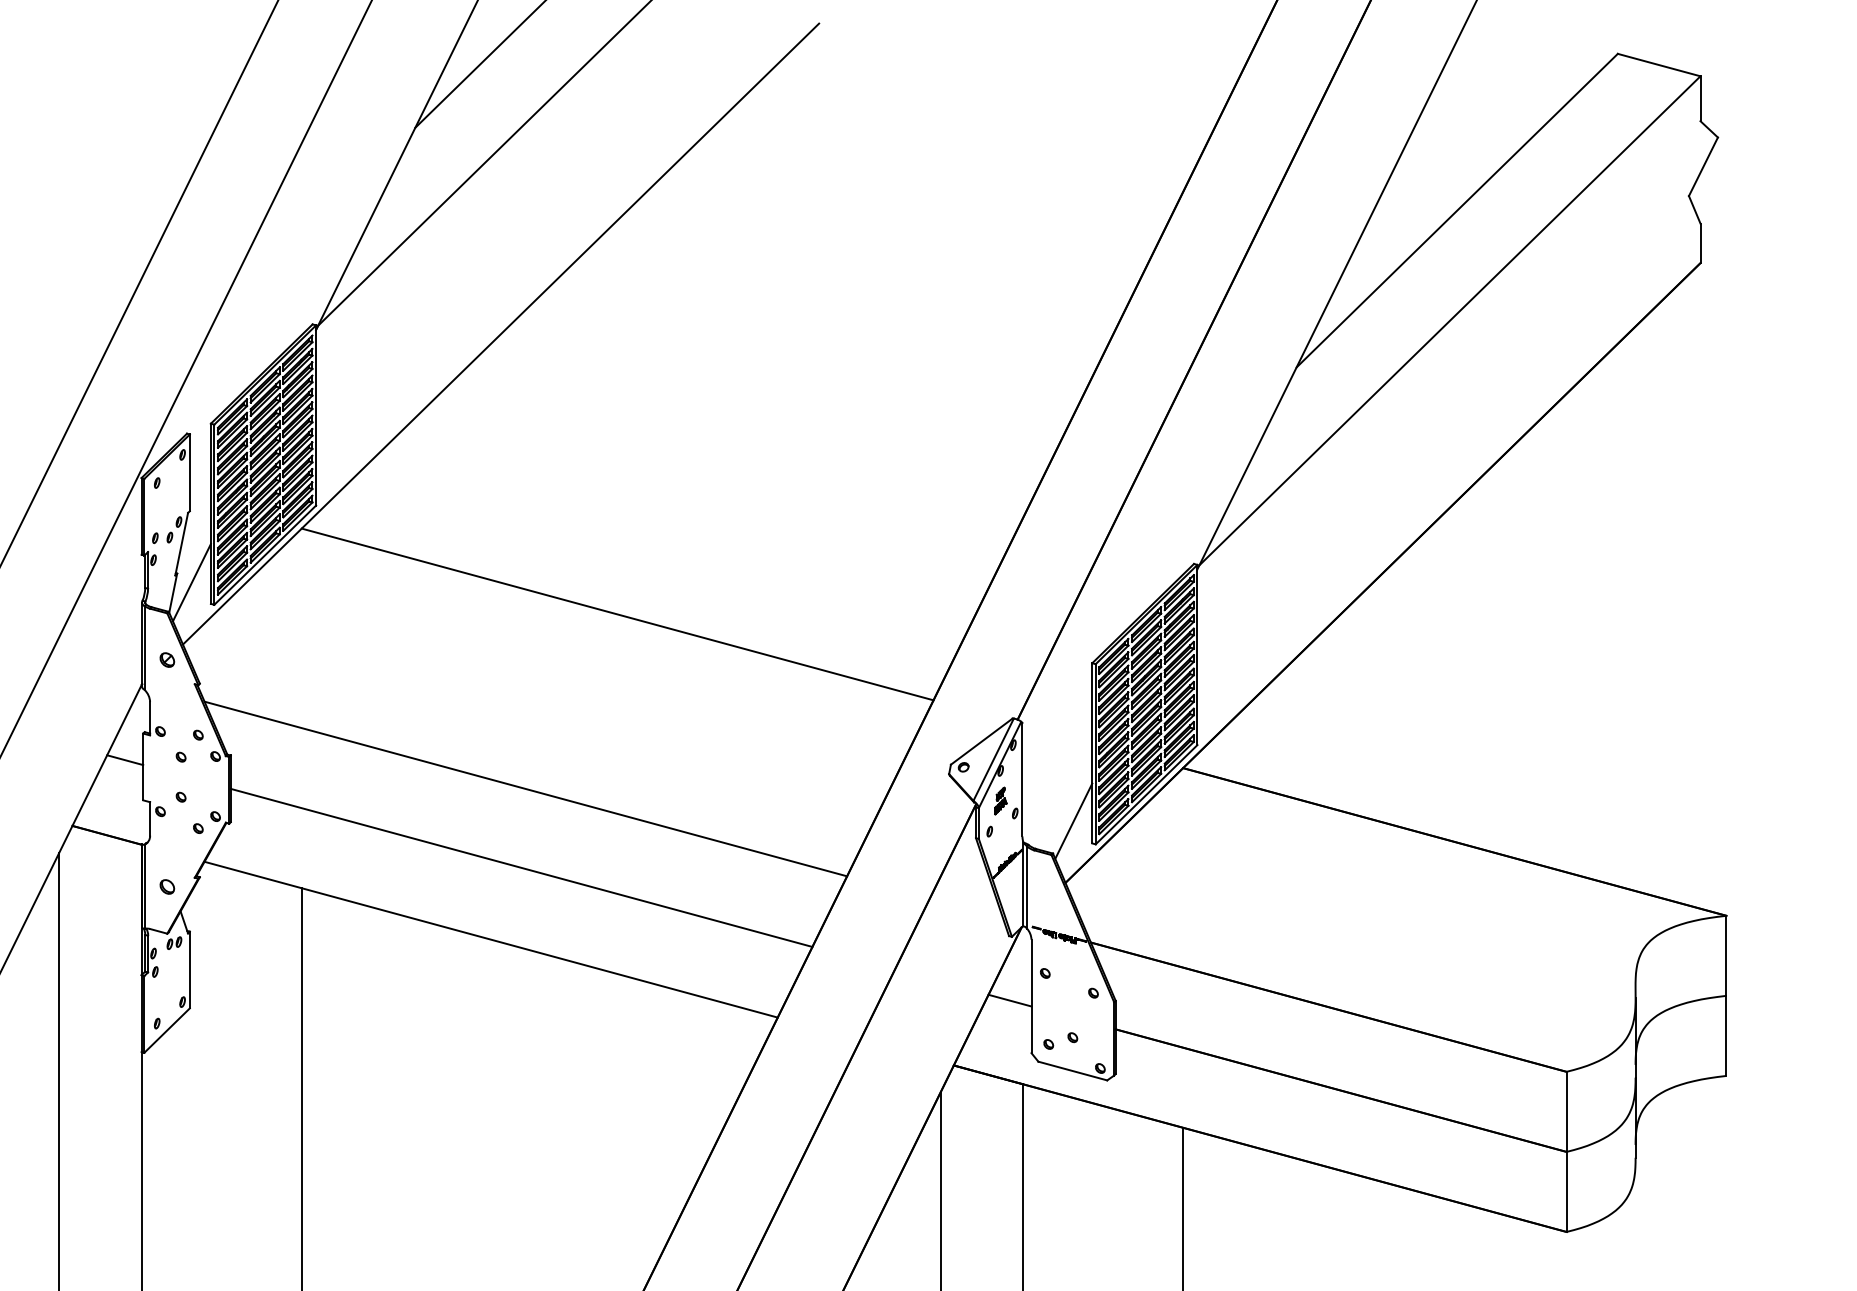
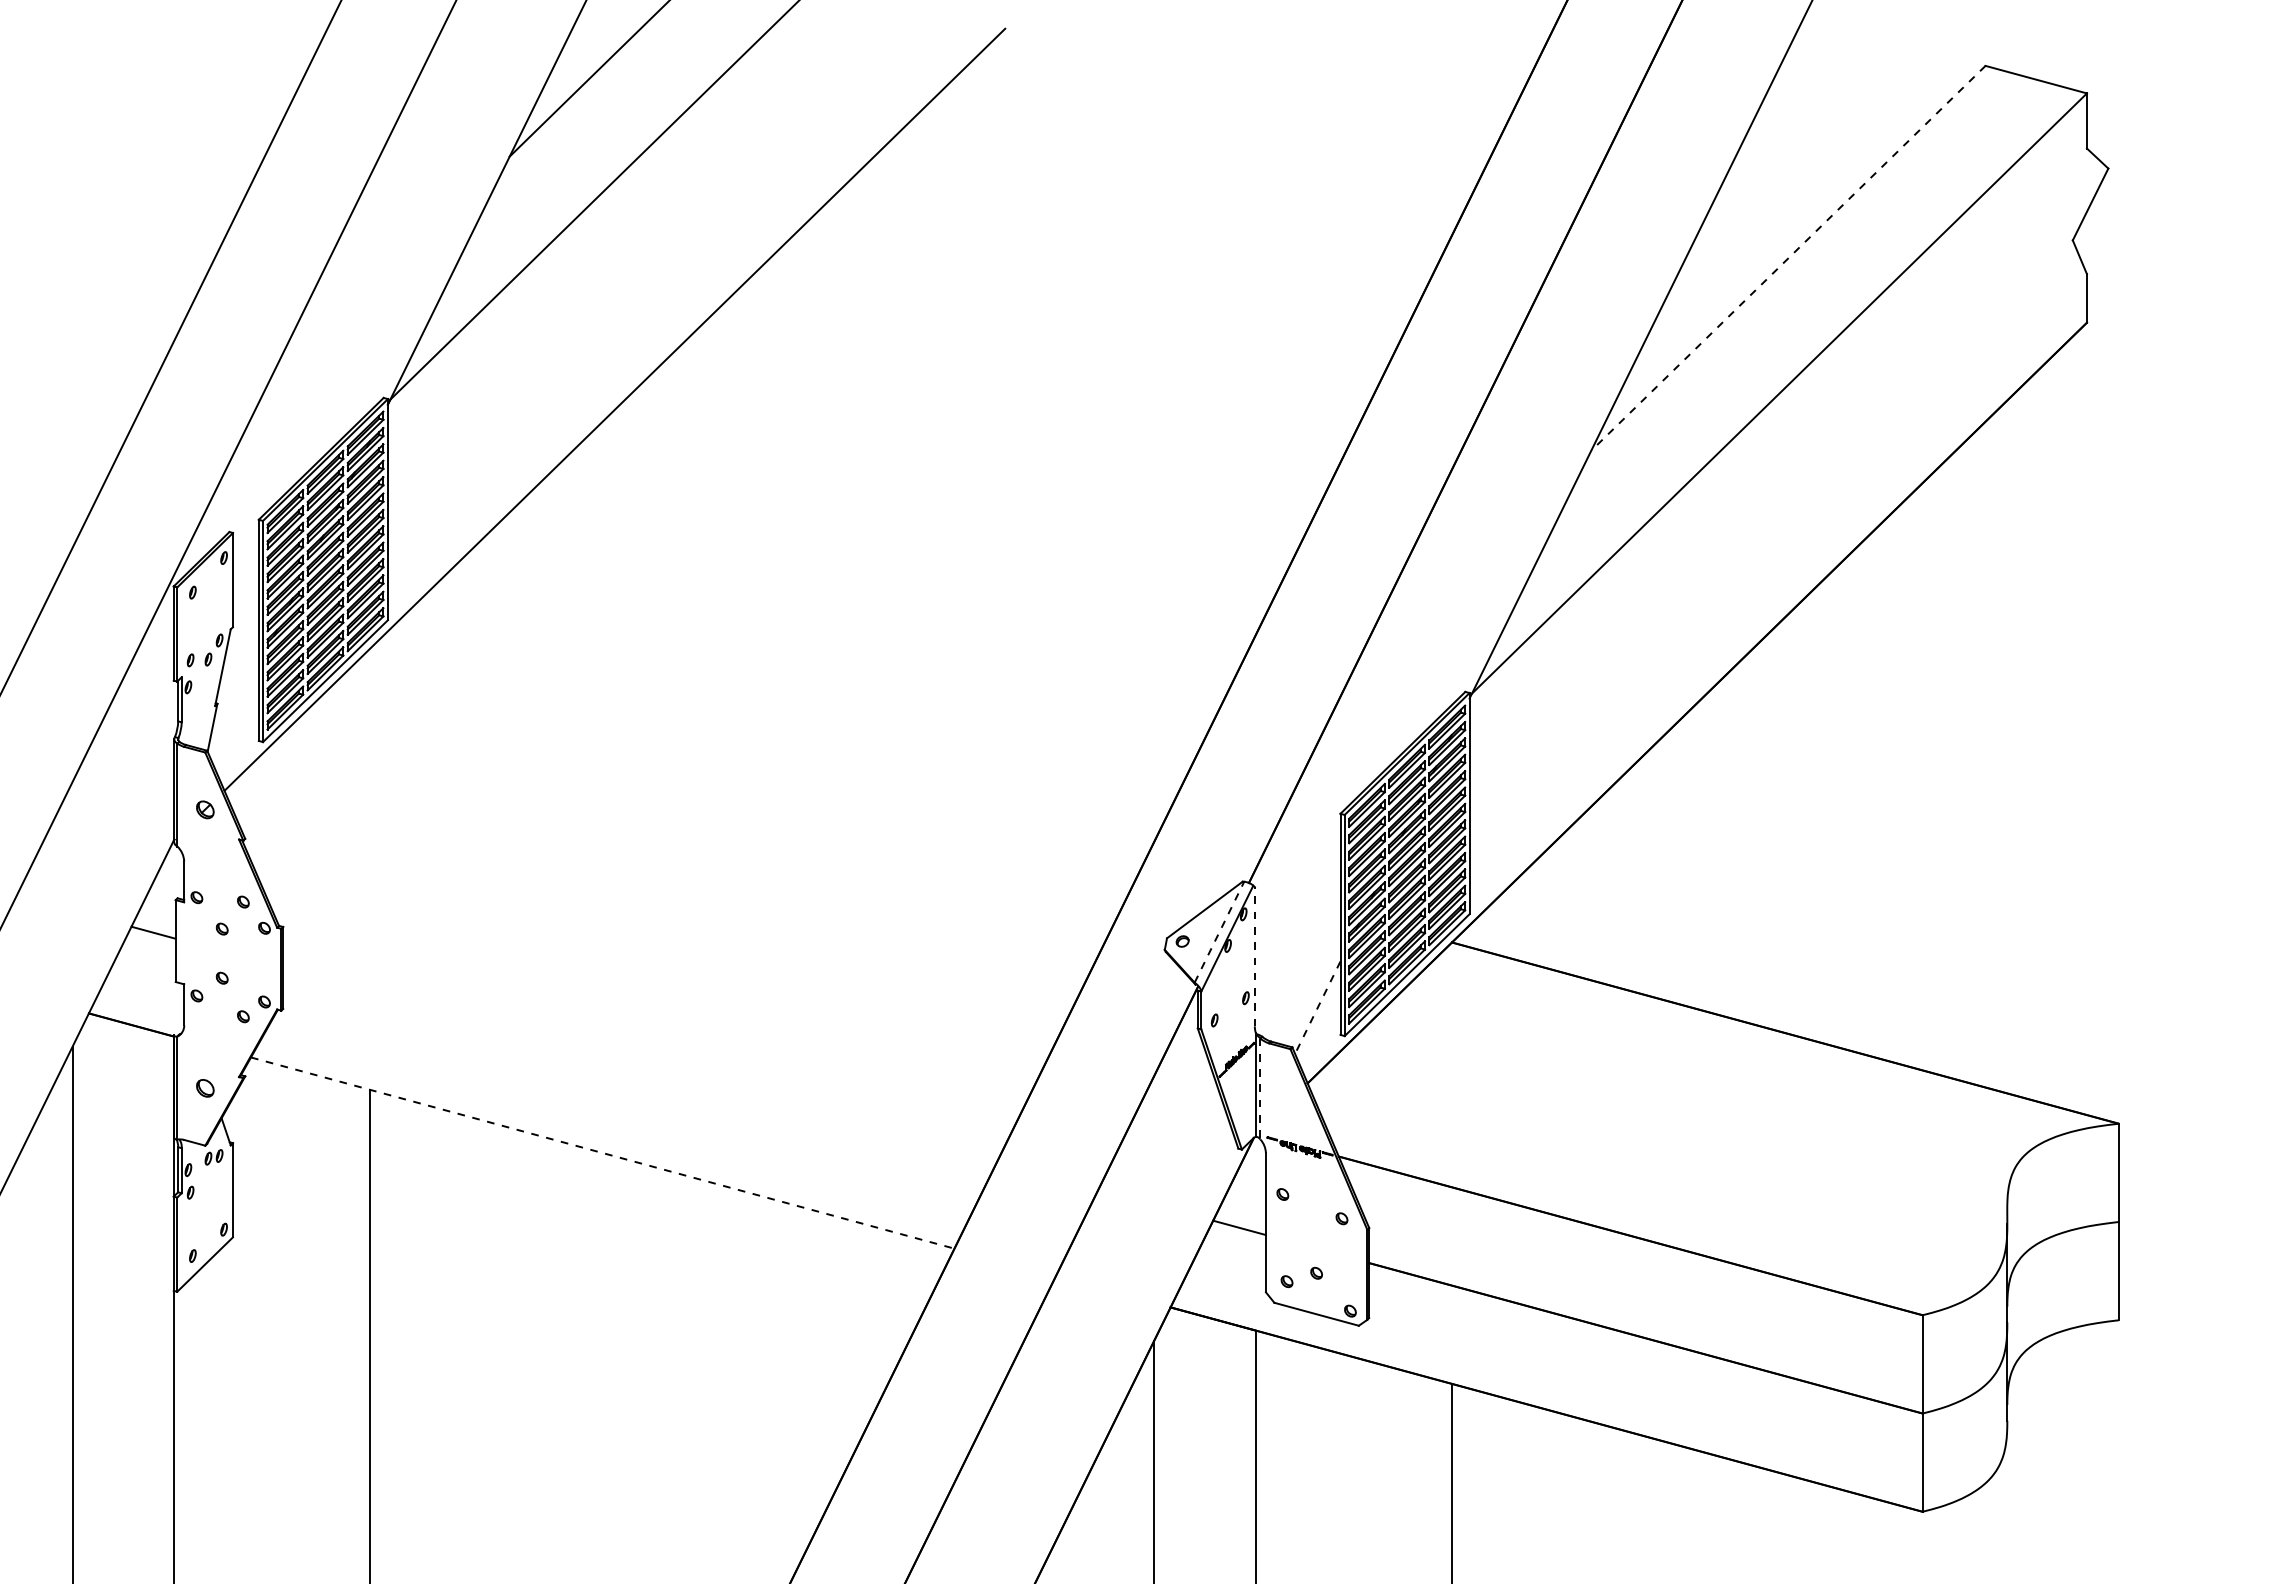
line: (1457, 210) -> (1788, 258), solid -> dashed
line: (191, 582) -> (235, 714), removed
line: (617, 614) -> (757, 753), removed
line: (993, 759) -> (1219, 931), solid -> dashed
line: (1022, 779) -> (1254, 956), solid -> dashed
line: (525, 788) -> (645, 967), removed
part: (1001, 800) -> (1228, 982), removed
line: (1073, 821) -> (1317, 1008), solid -> dashed
line: (521, 867) -> (640, 1064), removed
line: (1027, 887) -> (1260, 1089), solid -> dashed
line: (491, 940) -> (603, 1153), solid -> dashed

